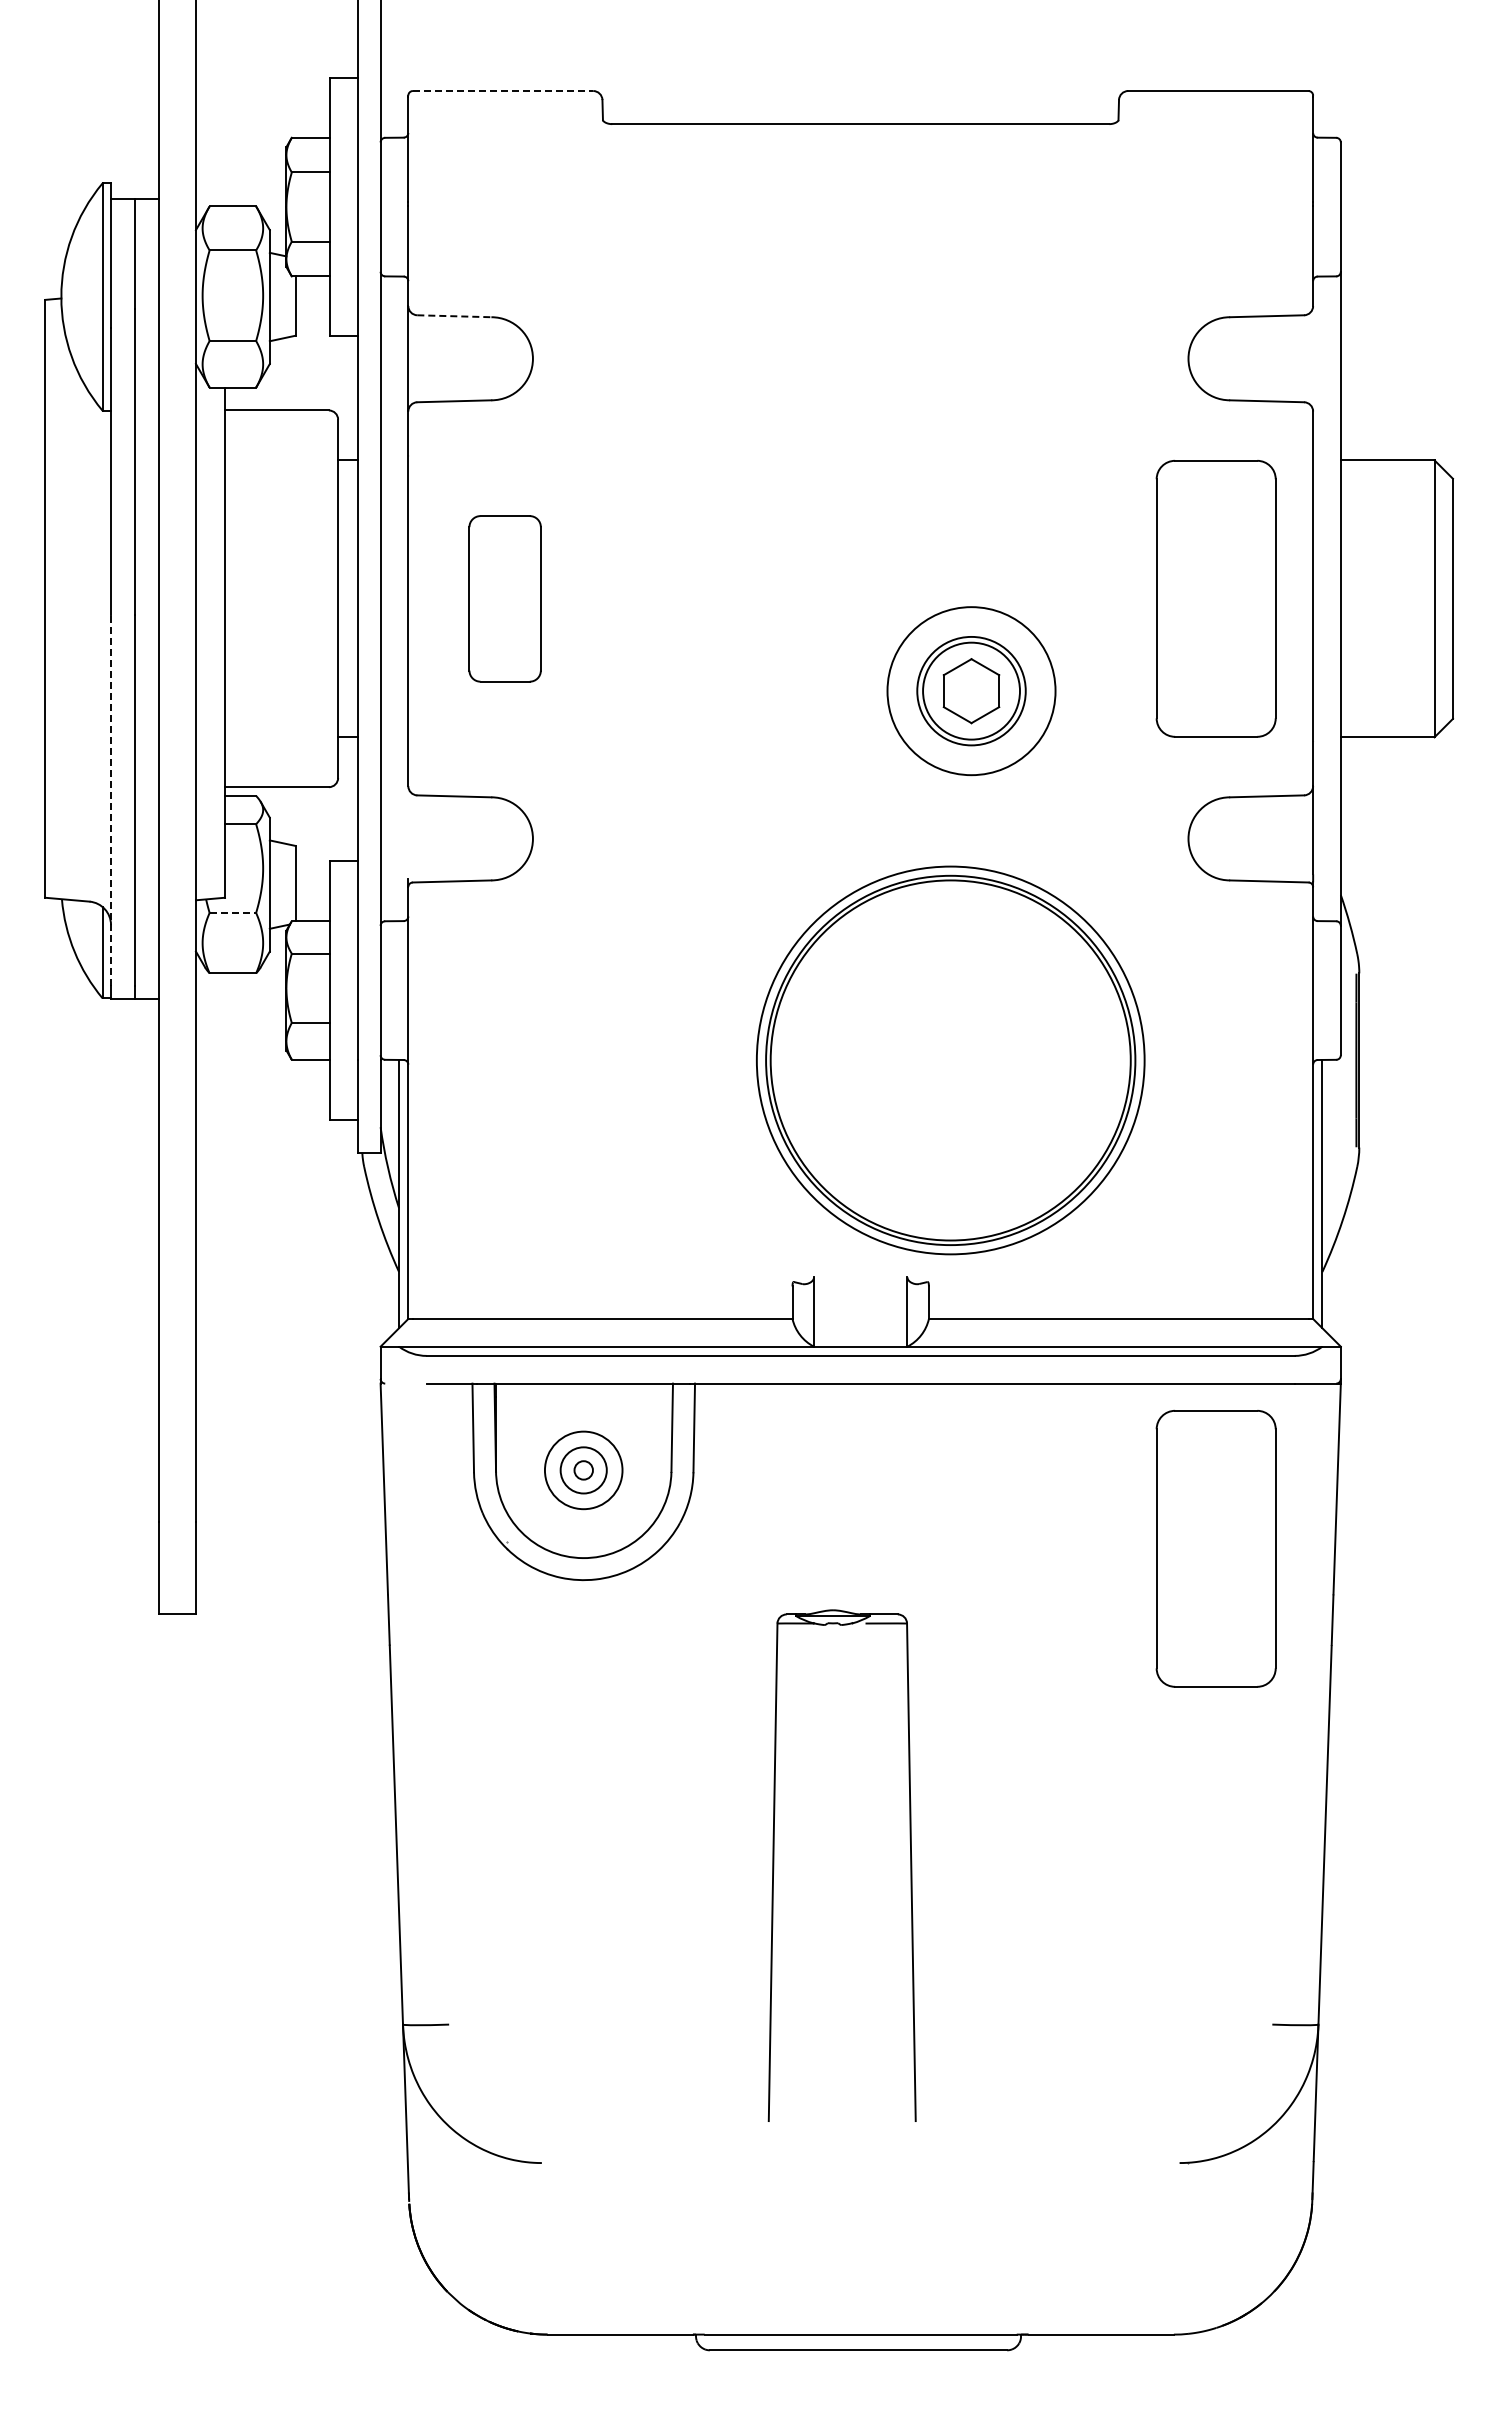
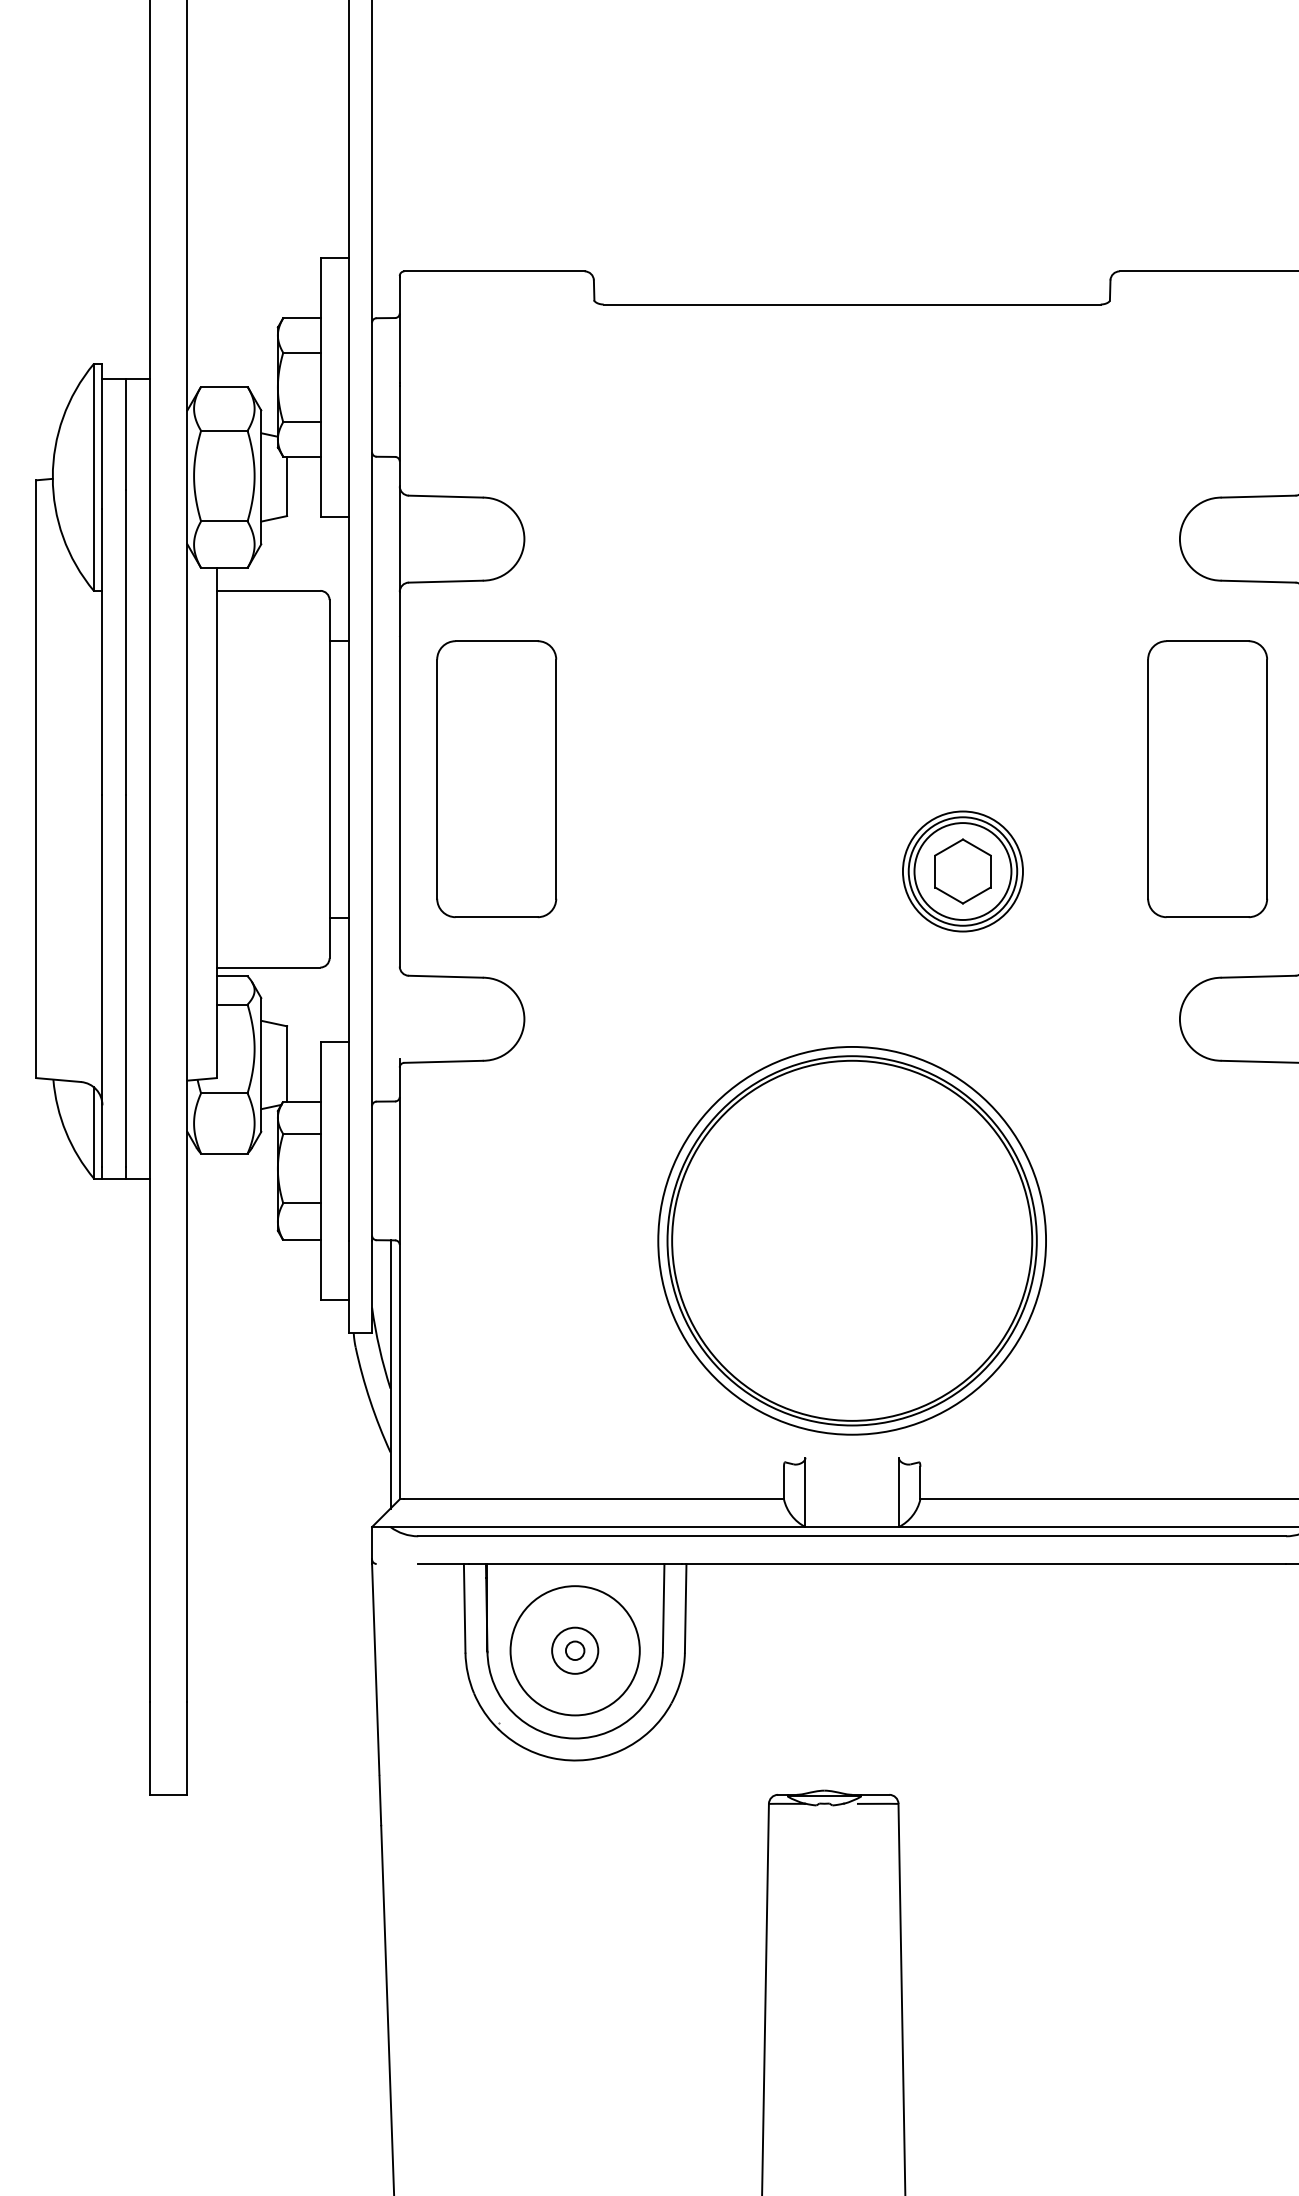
line: (503, 91) -> (494, 271), dashed -> solid
line: (454, 316) -> (445, 496), dashed -> solid
part: (504, 598) -> (495, 778), size x1.67
circle: (971, 691) -> (962, 871), size x0.71
line: (111, 800) -> (102, 980), dashed -> solid
line: (233, 912) -> (224, 1092), dashed -> solid
part: (950, 1060) -> (851, 1240), moved
circle: (583, 1470) -> (574, 1650), size x1.67
part: (1215, 1548) -> (1206, 1728), removed

